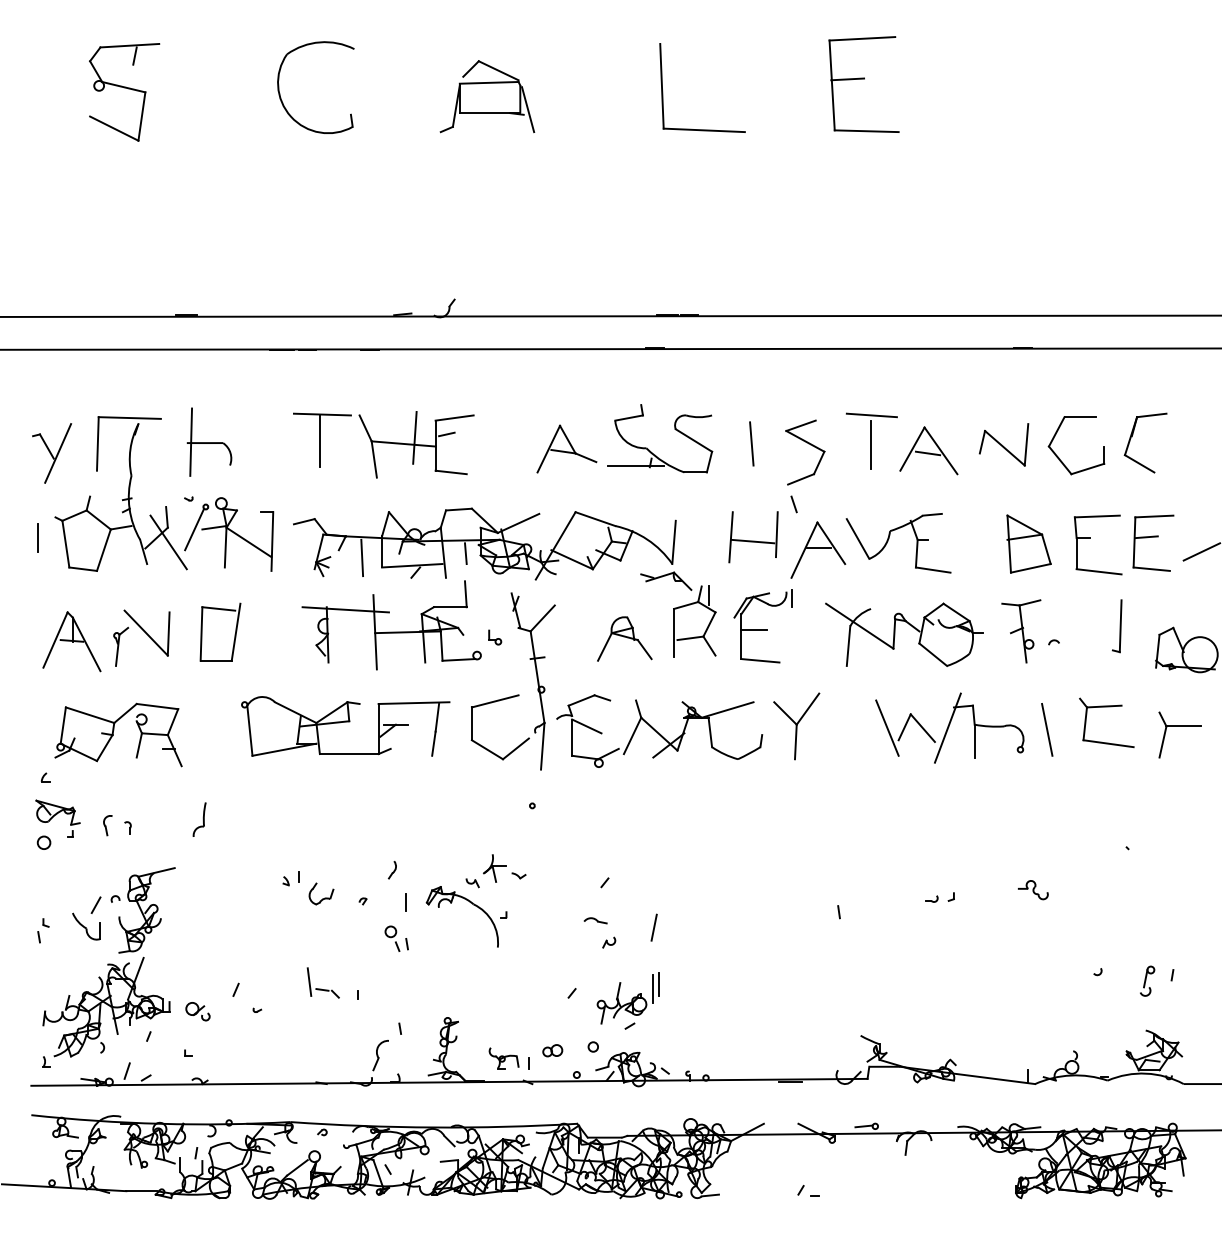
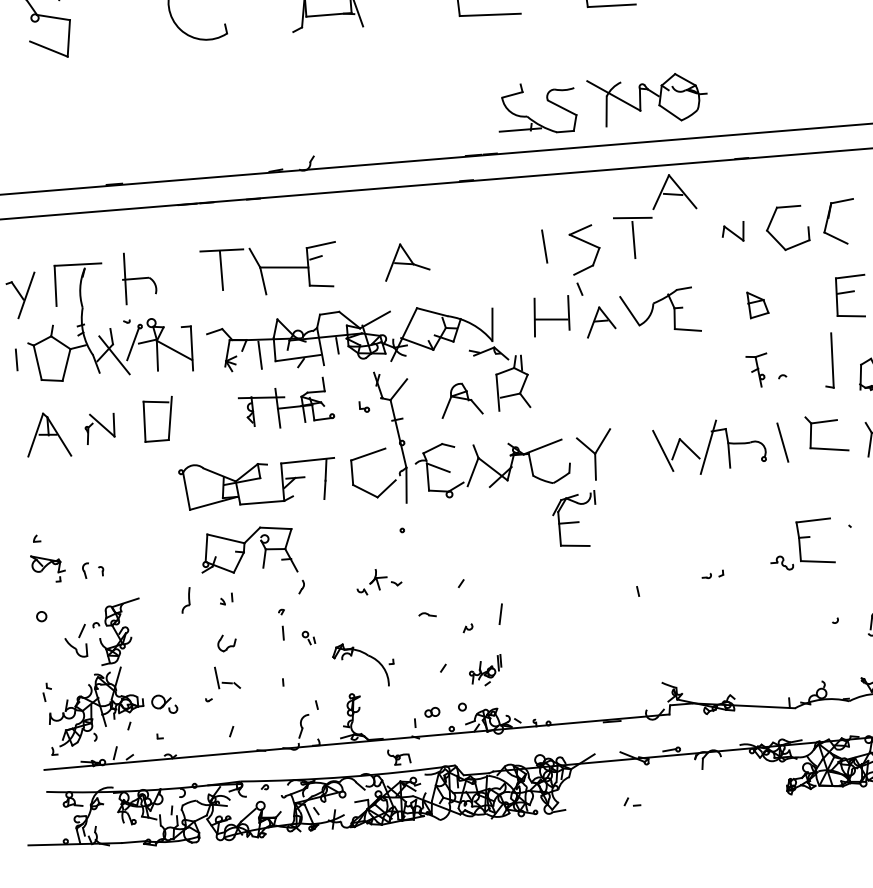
line: (414, 437) -> (292, 262), removed
part: (1003, 444) -> (732, 231), size x0.6
part: (649, 449) -> (529, 117), moved
part: (928, 450) -> (673, 192), moved
part: (1090, 538) -> (809, 537), moved
part: (1028, 543) -> (757, 304), size x0.6
part: (818, 549) -> (600, 321), size x0.7
part: (391, 625) -> (286, 404), size x0.7
part: (762, 626) -> (574, 520), moved
part: (1117, 626) -> (829, 361), size x1.4
part: (1021, 631) -> (757, 370), size x0.7
part: (895, 634) -> (641, 99), moved
part: (141, 637) -> (99, 428), size x0.7
part: (118, 734) -> (248, 551), moved
part: (199, 819) -> (186, 600), moved
circle: (43, 842) -> (41, 616), moved
part: (321, 893) -> (227, 642), moved
line: (405, 902) -> (282, 633), moved
part: (473, 905) -> (368, 656), moved
part: (595, 920) -> (427, 614), moved
part: (43, 930) -> (47, 691), moved
part: (396, 938) -> (308, 637), size x0.7
part: (321, 988) -> (226, 682), moved
line: (235, 989) -> (231, 731), moved
part: (627, 1000) -> (485, 670), size x0.7
part: (197, 1011) -> (164, 704), size x1.4
part: (503, 1058) -> (398, 757), moved

